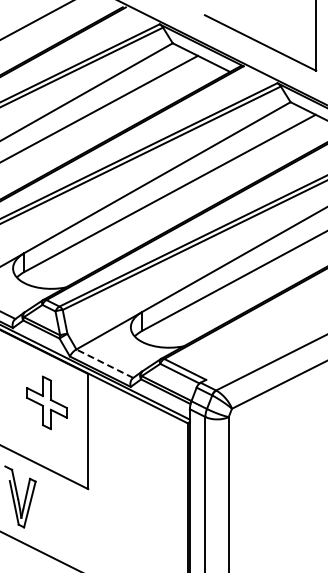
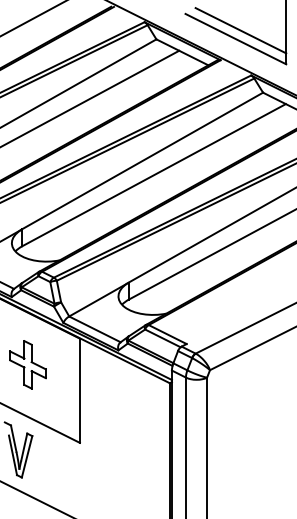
line: (266, 33) -> (241, 30), added
line: (104, 363) -> (94, 329), dashed -> solid
part: (46, 402) -> (27, 364), moved

